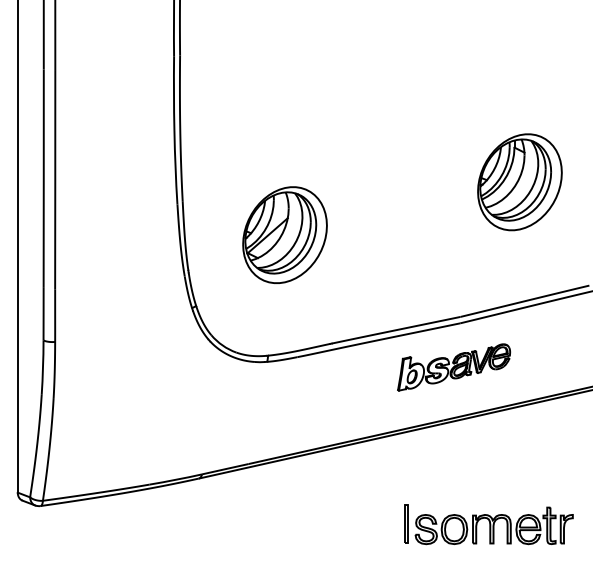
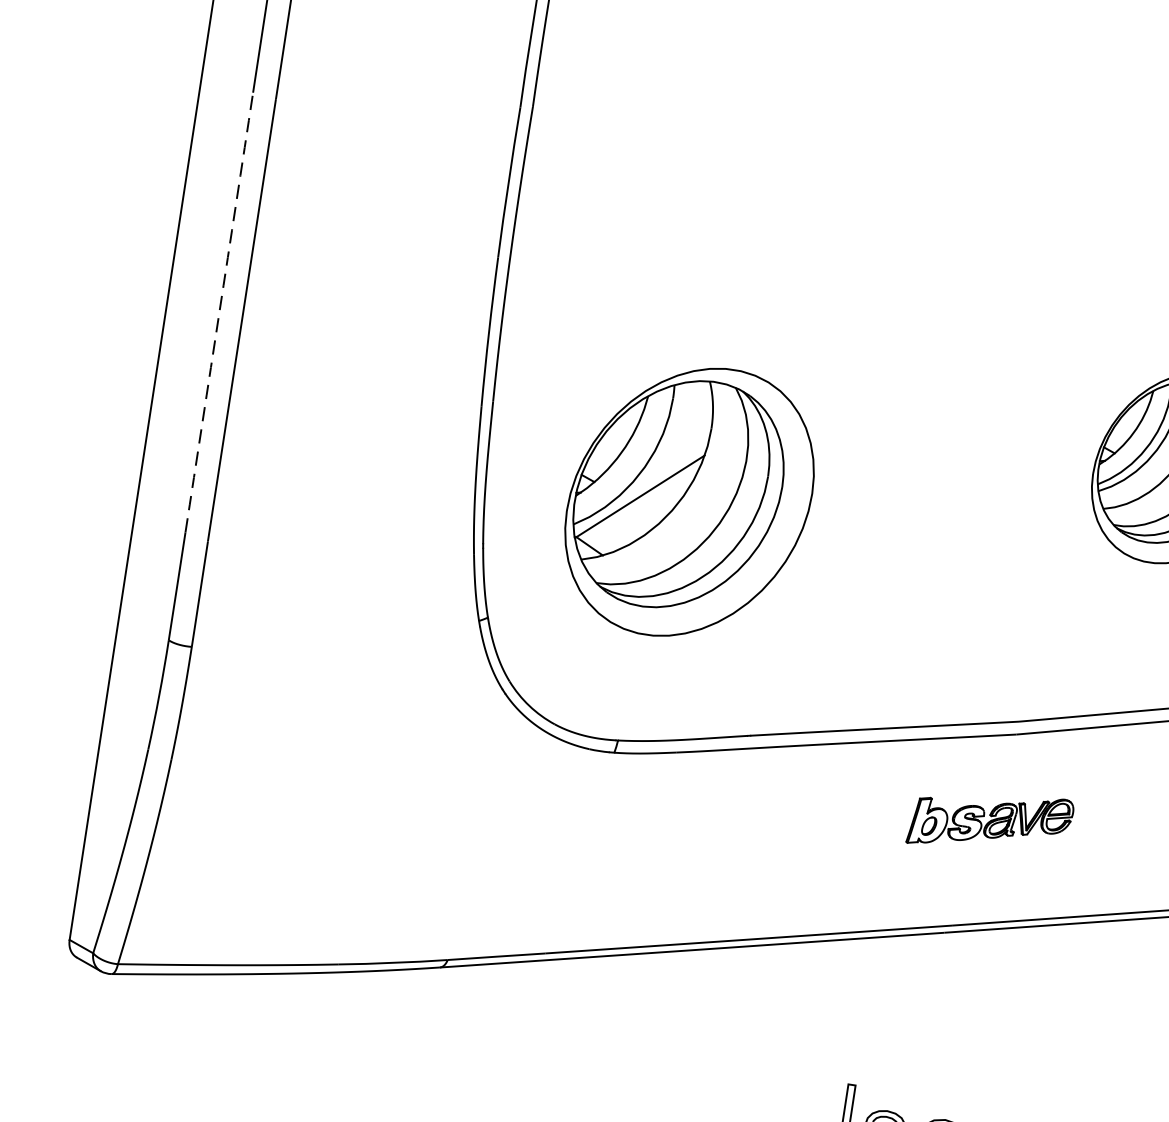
arc: (43, 178) -> (218, 312), solid -> dashed
part: (284, 234) -> (688, 500), size x1.4
part: (454, 367) -> (991, 822), size x0.7

